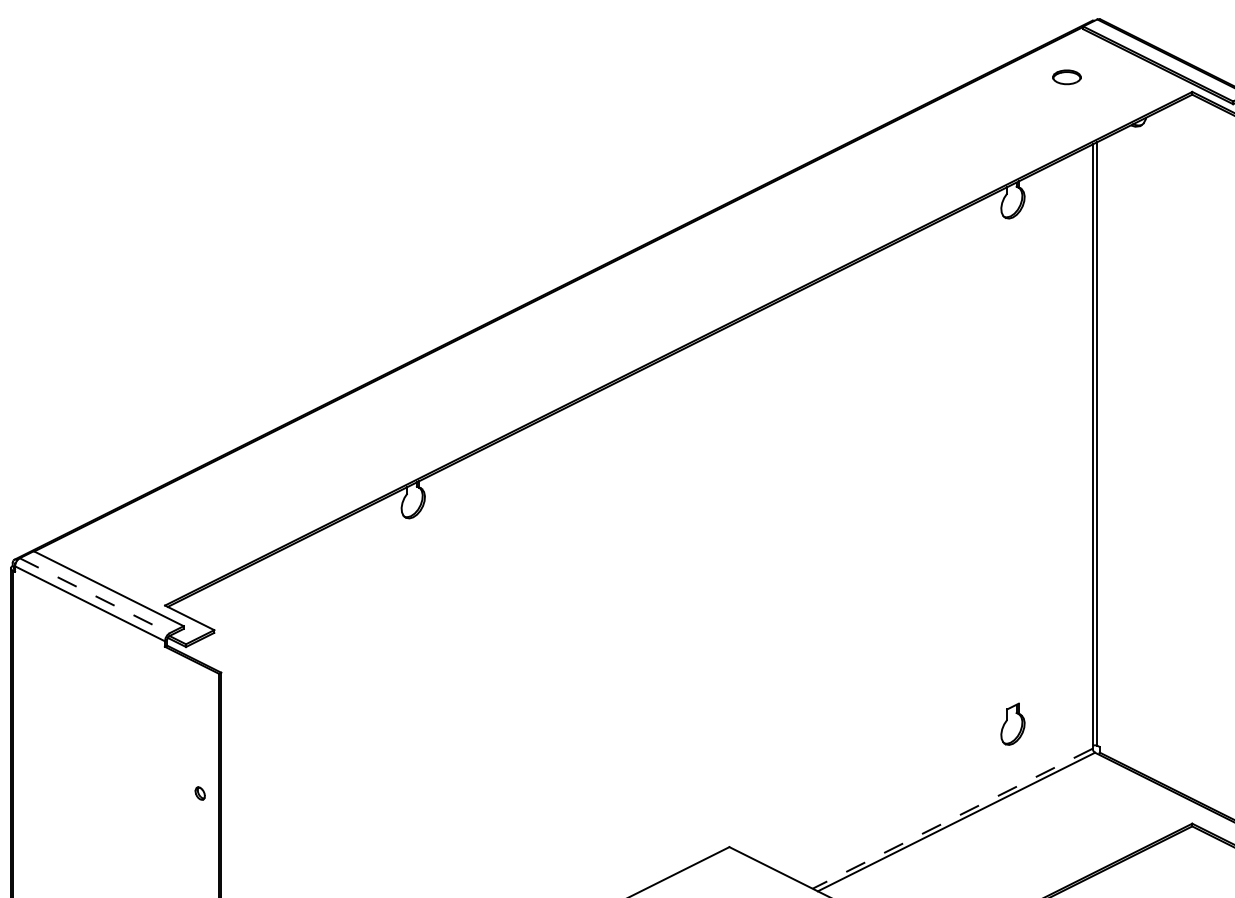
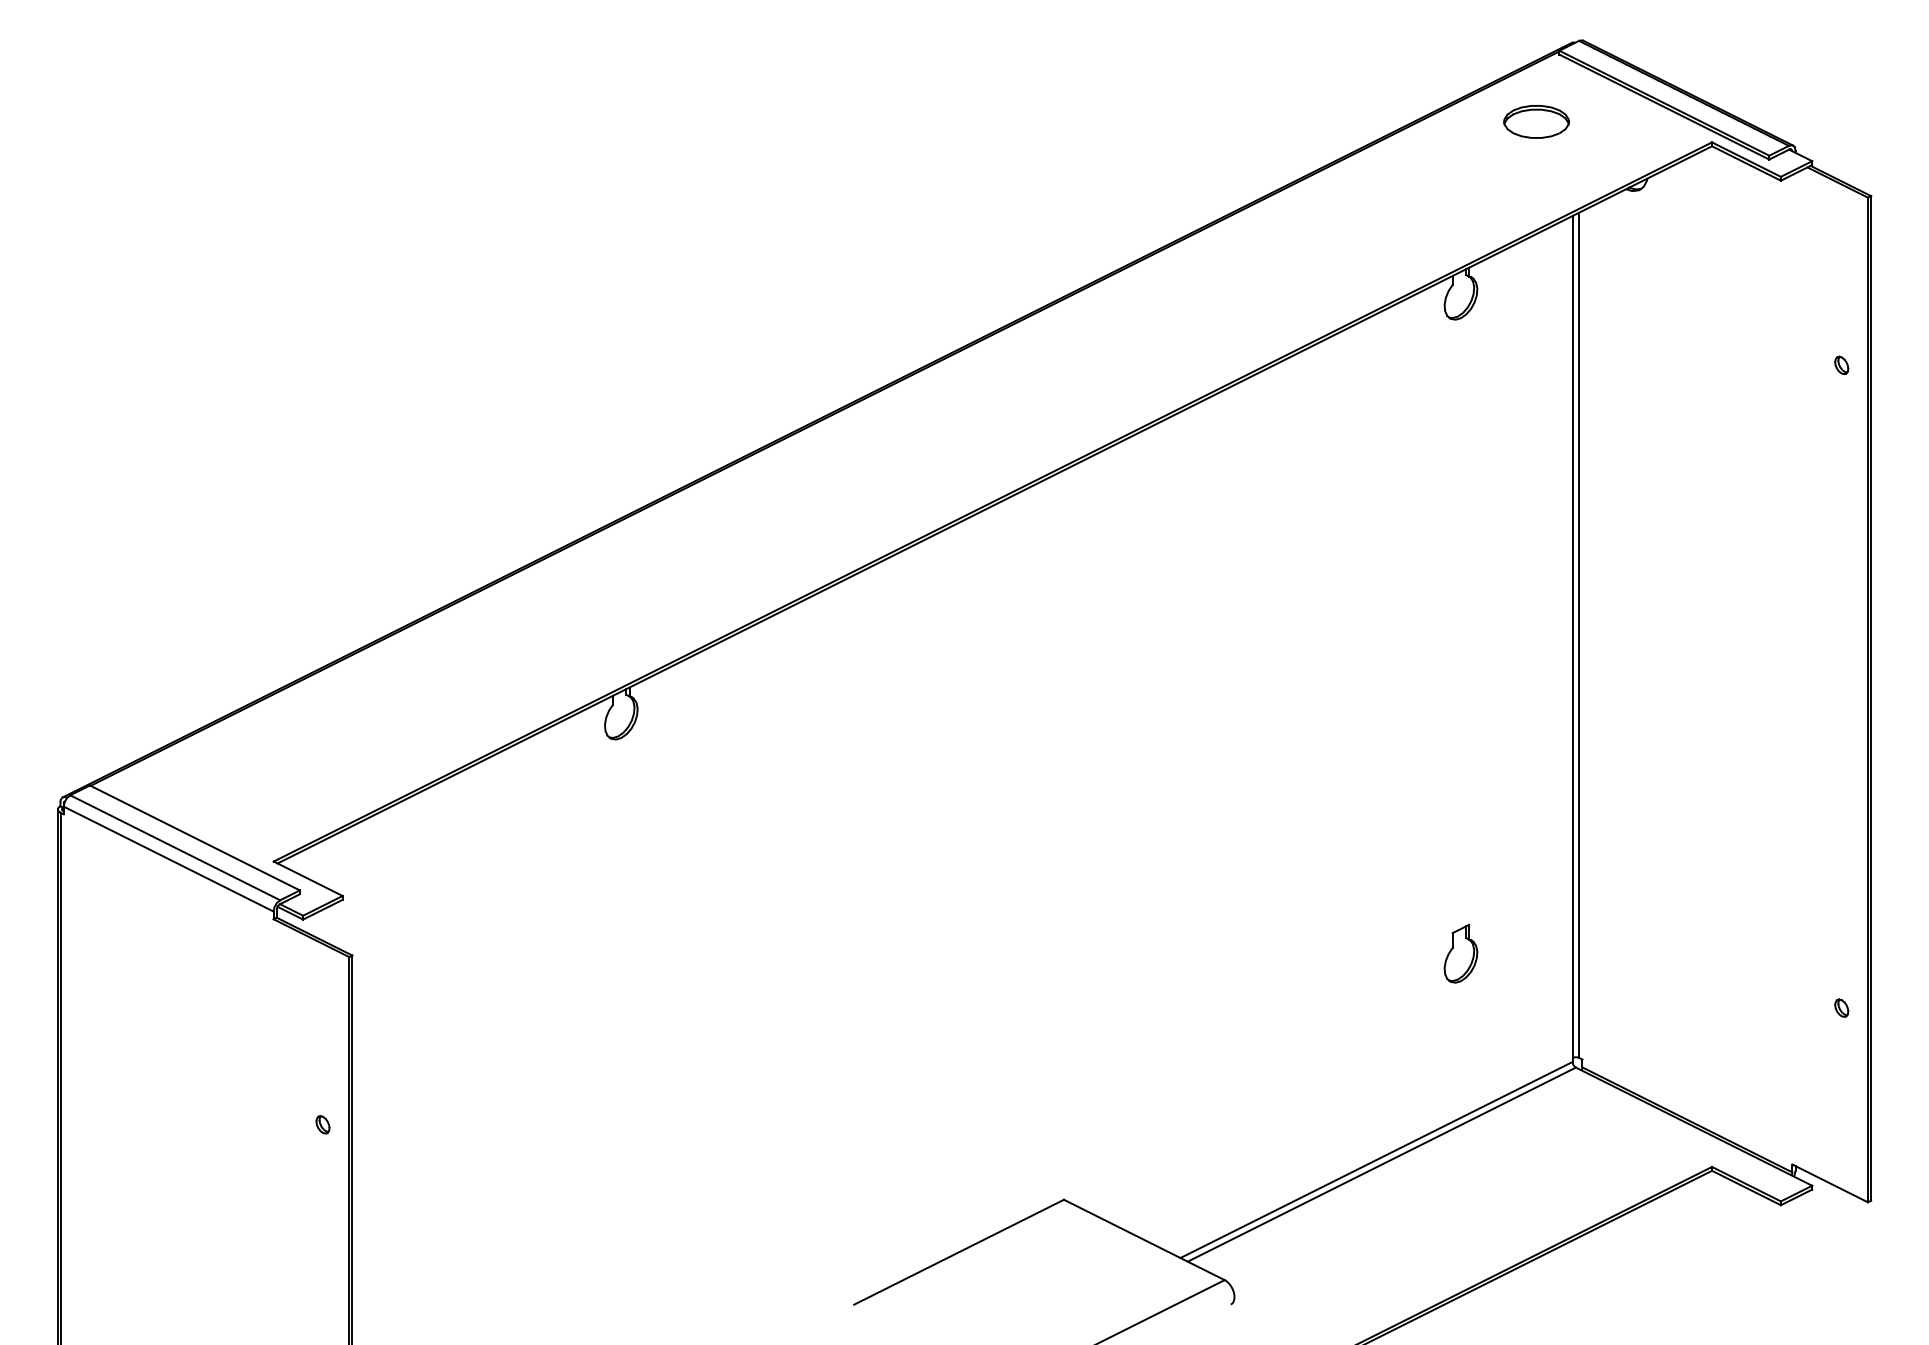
part: (1066, 77) -> (1536, 121), size x1.67
line: (94, 596) -> (175, 848), dashed -> solid
part: (1012, 724) -> (1460, 953), moved
line: (952, 819) -> (1376, 1160), dashed -> solid

